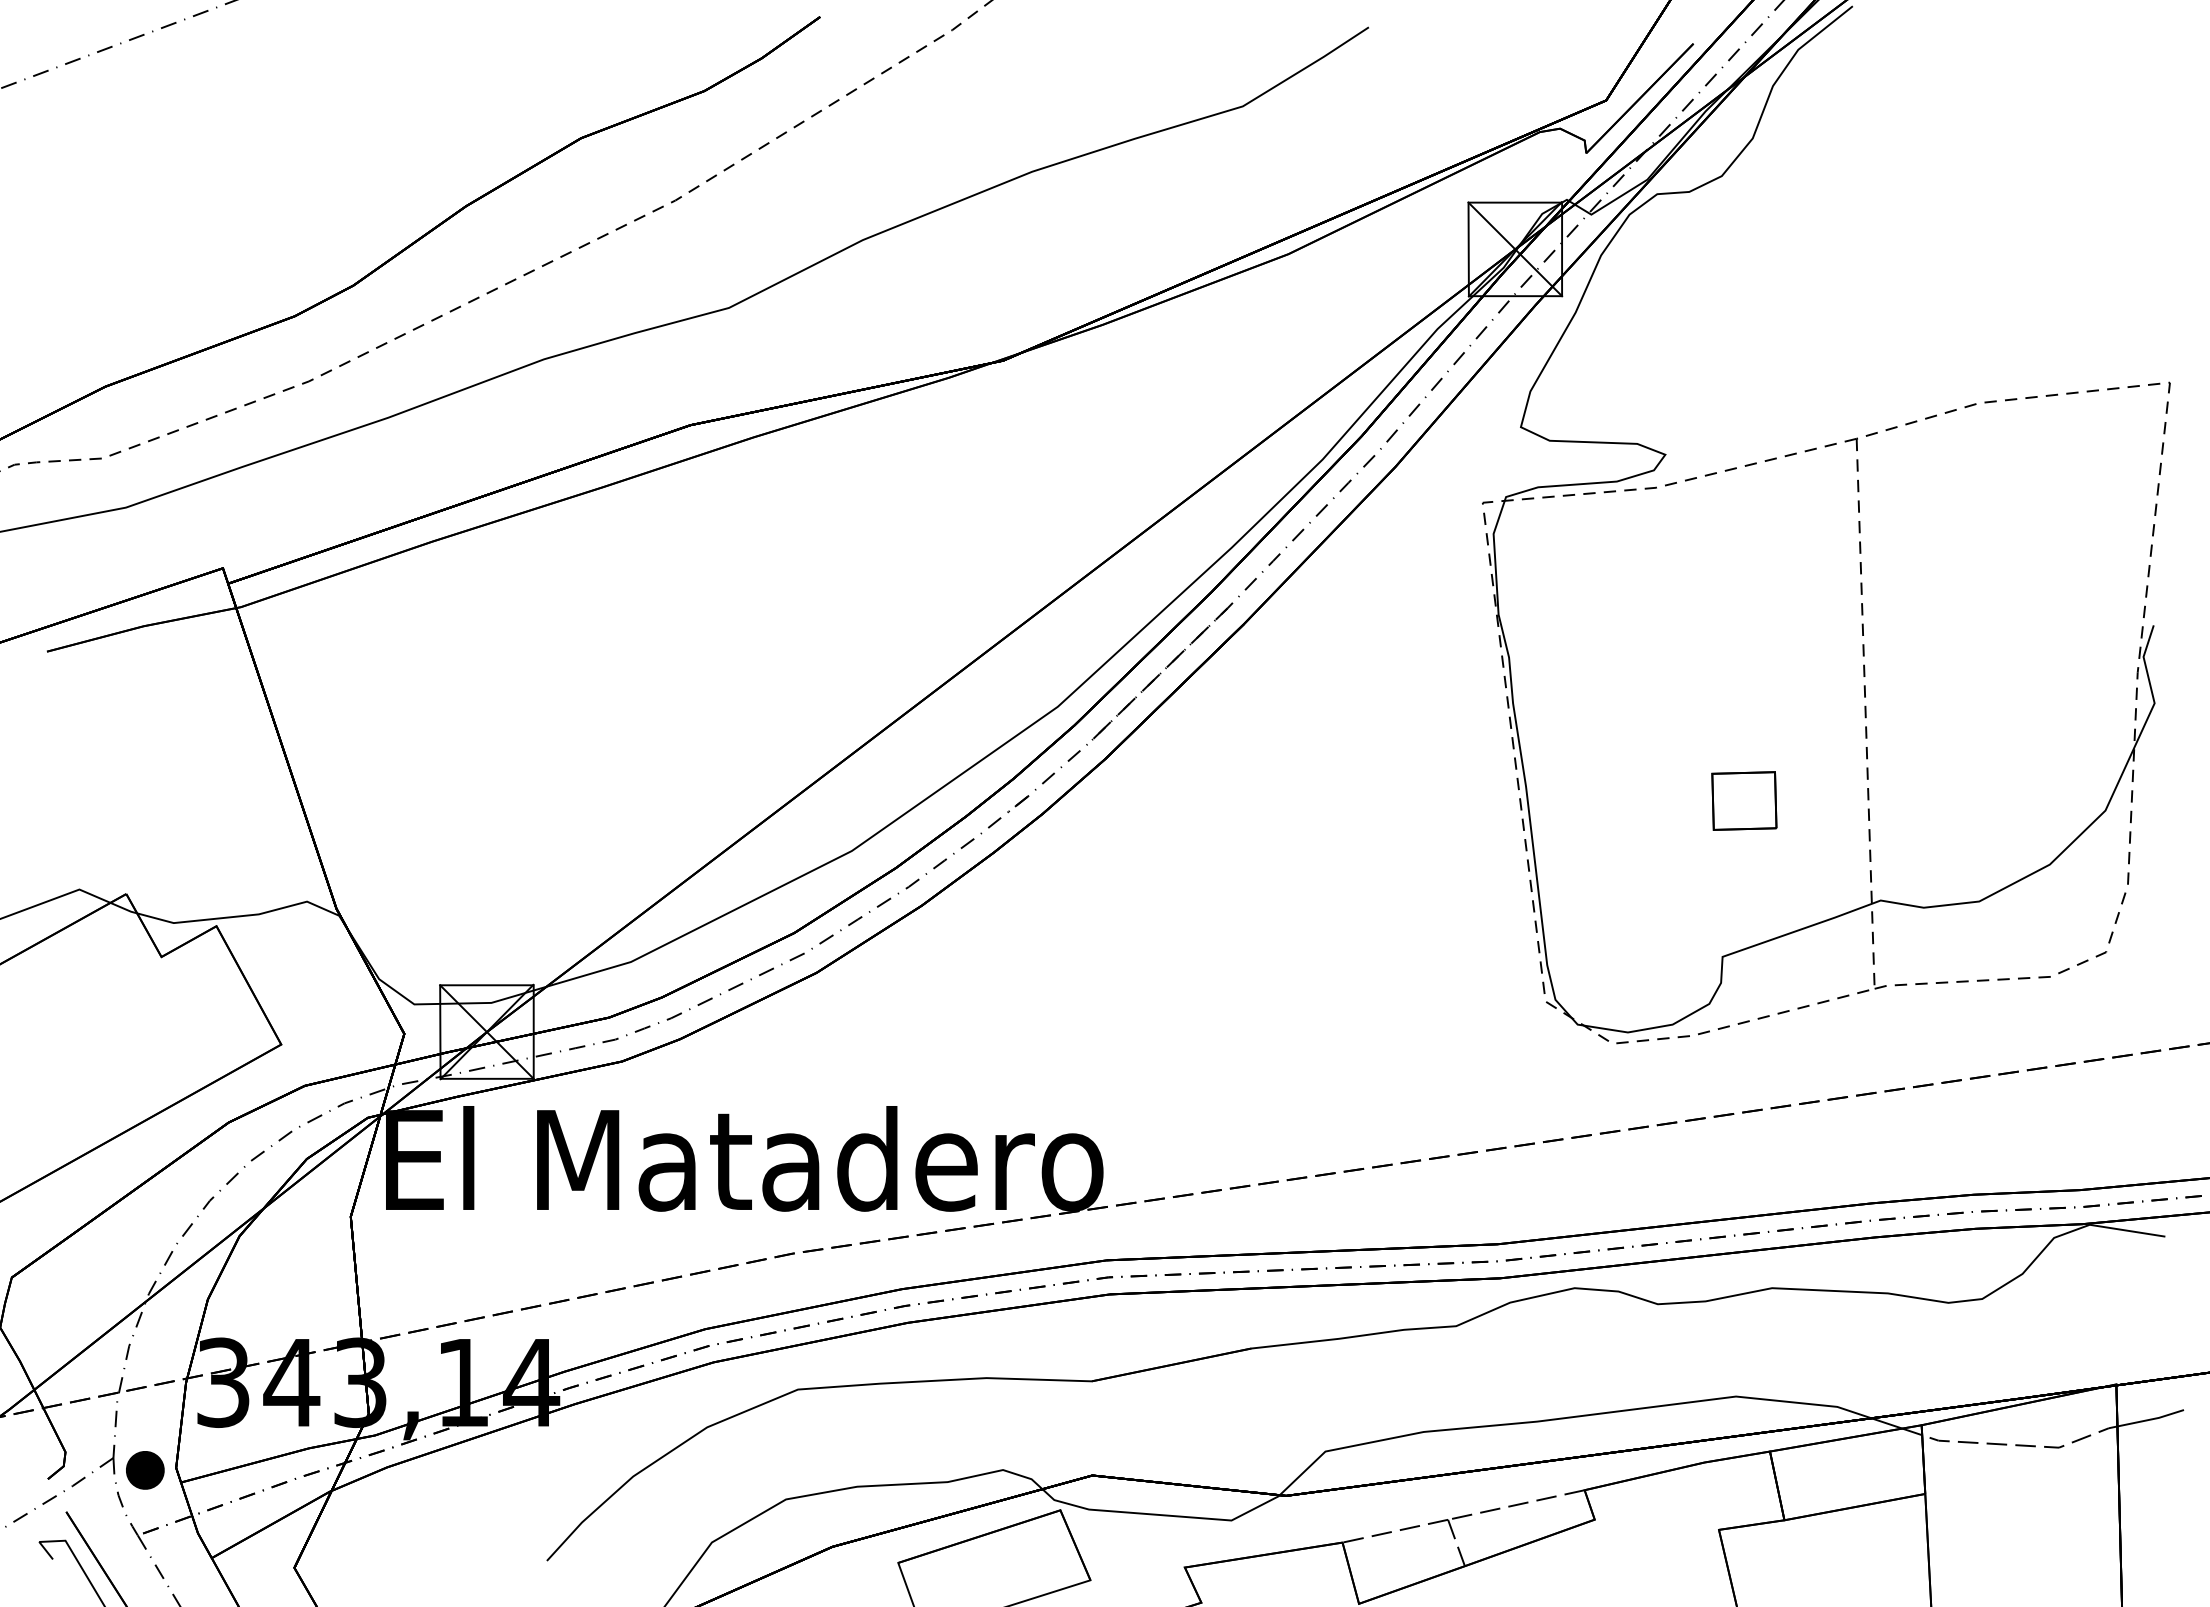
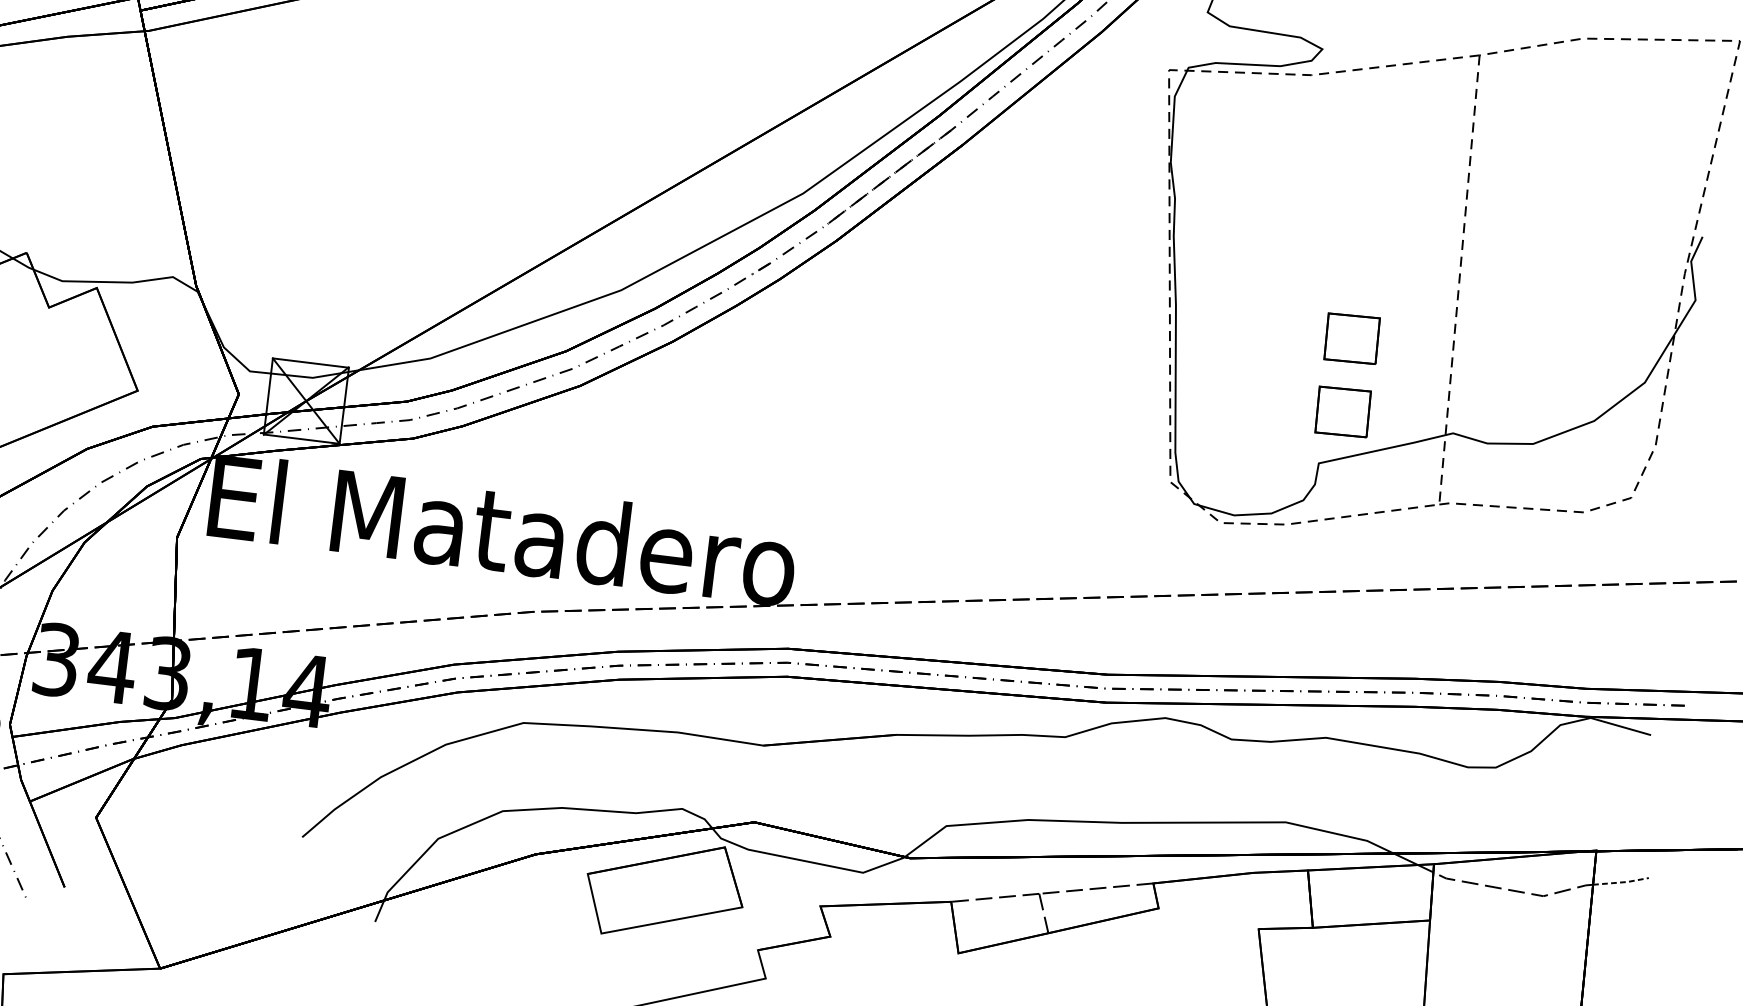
part: (1744, 890) -> (1343, 411), added
line: (2152, 1419) -> (1622, 882), solid -> dashed

